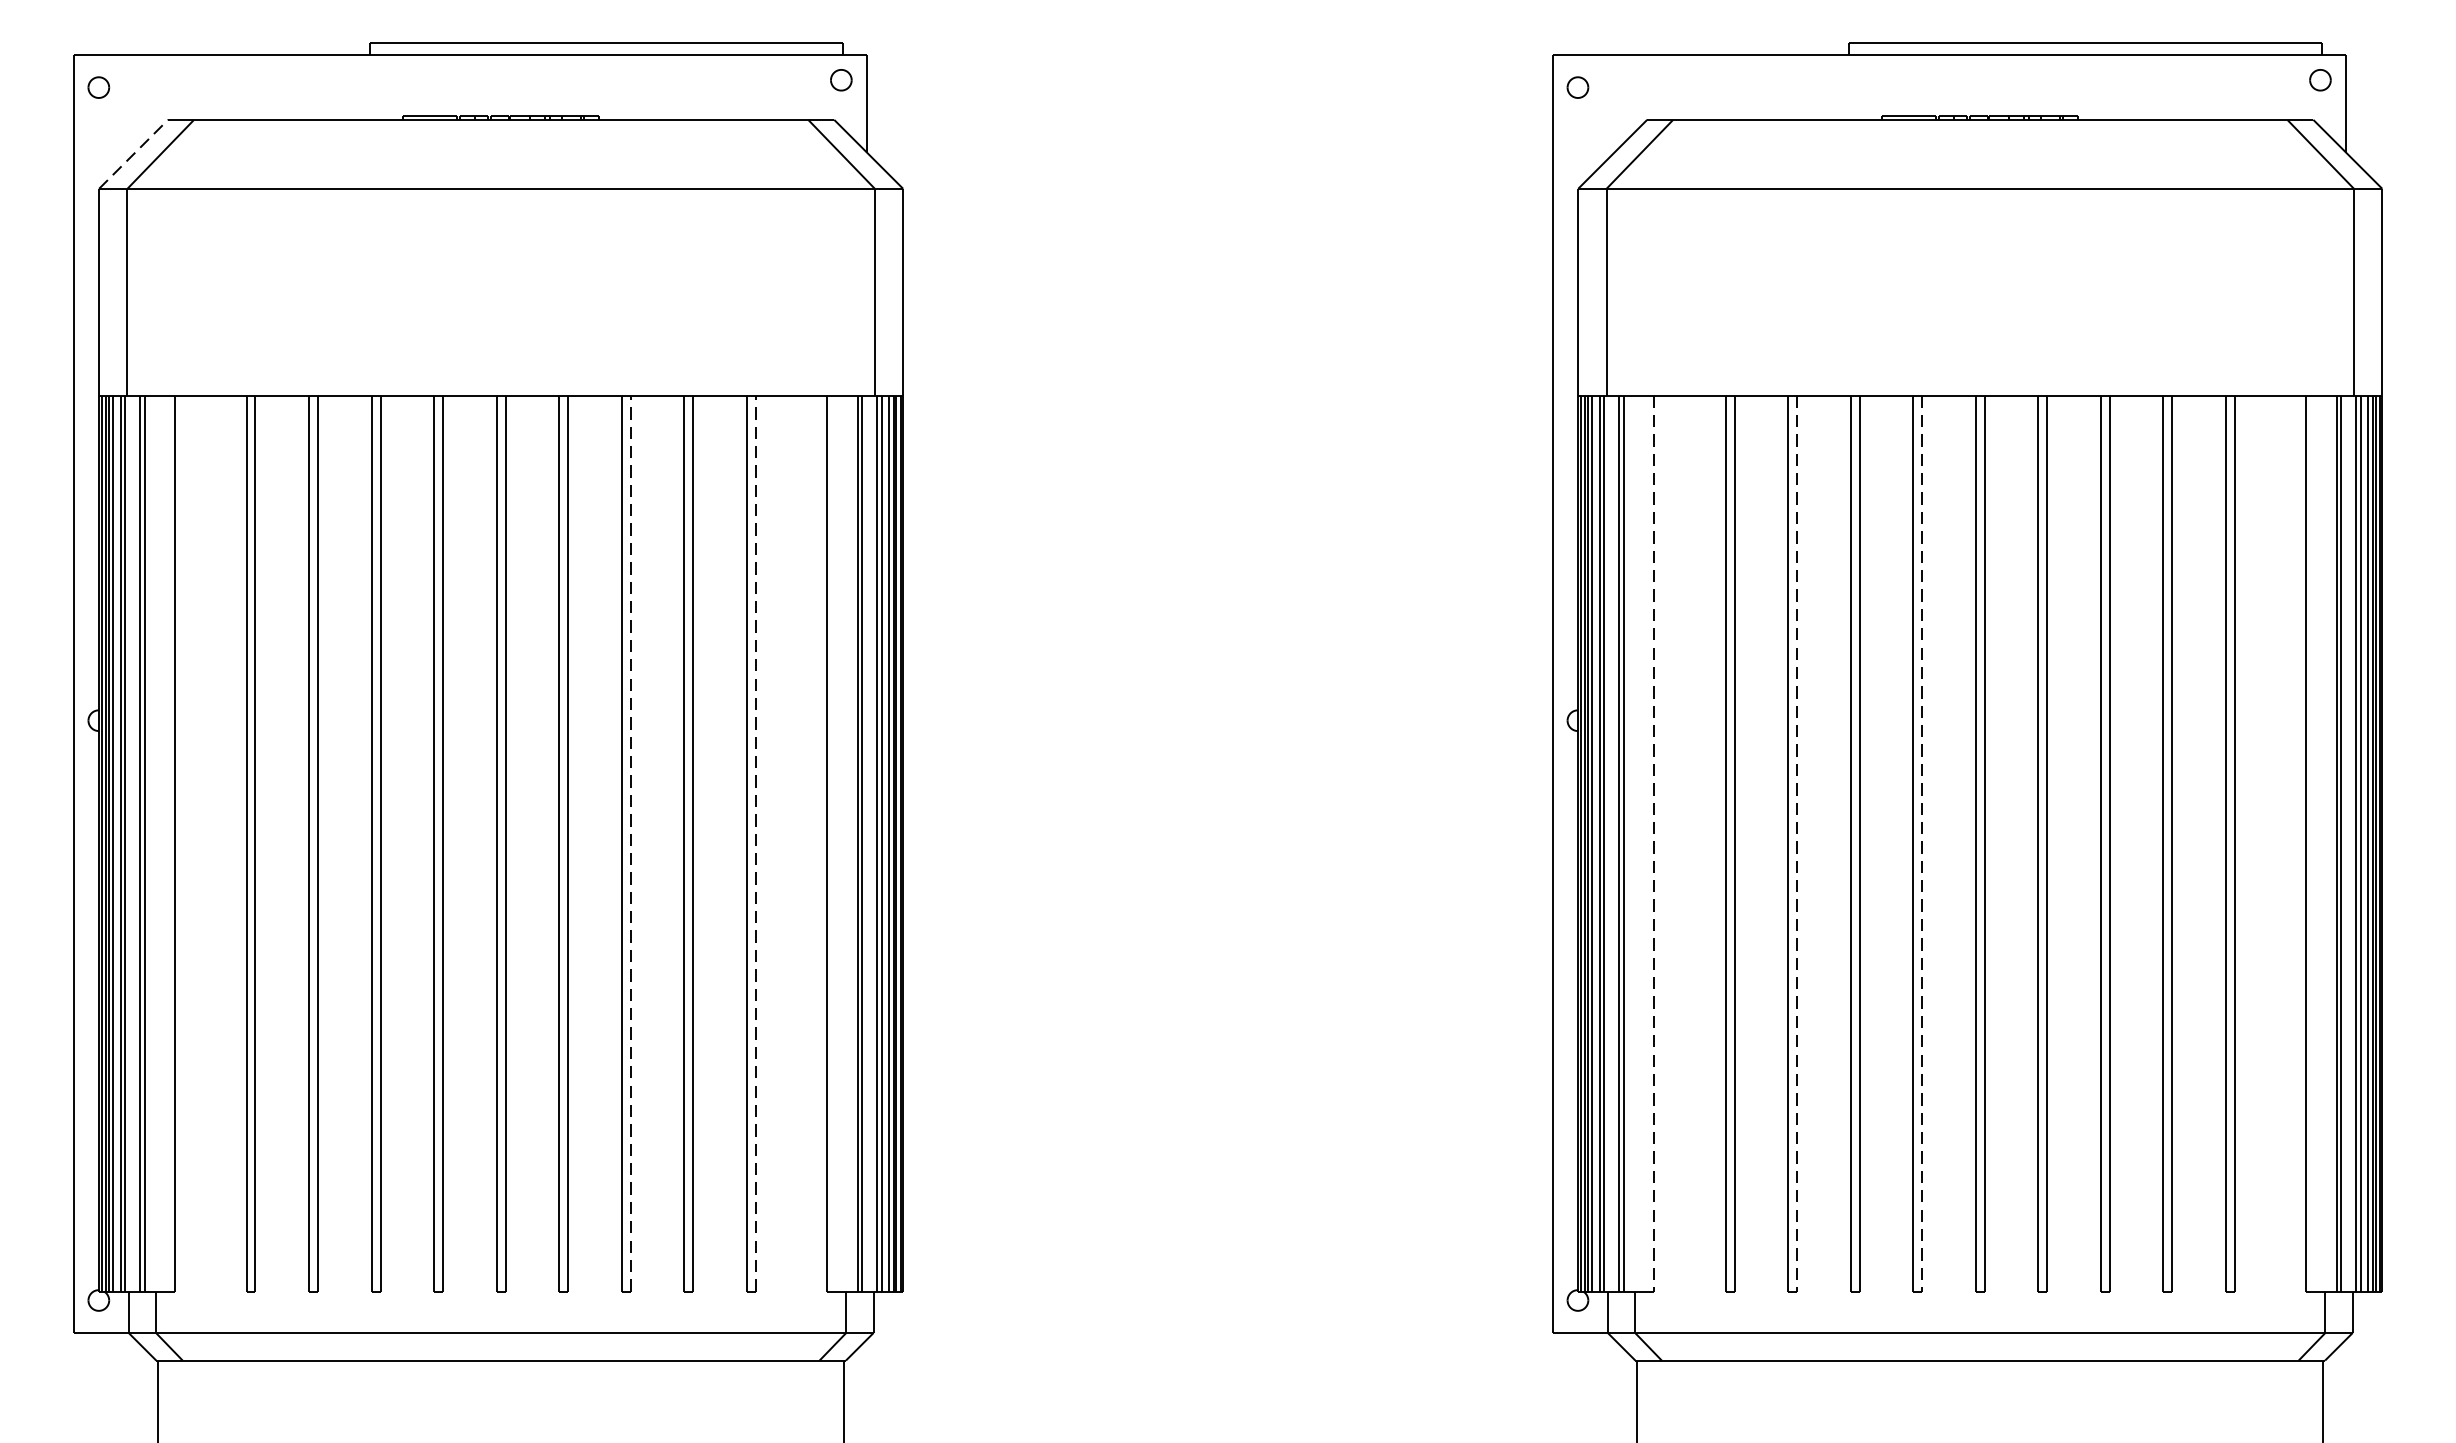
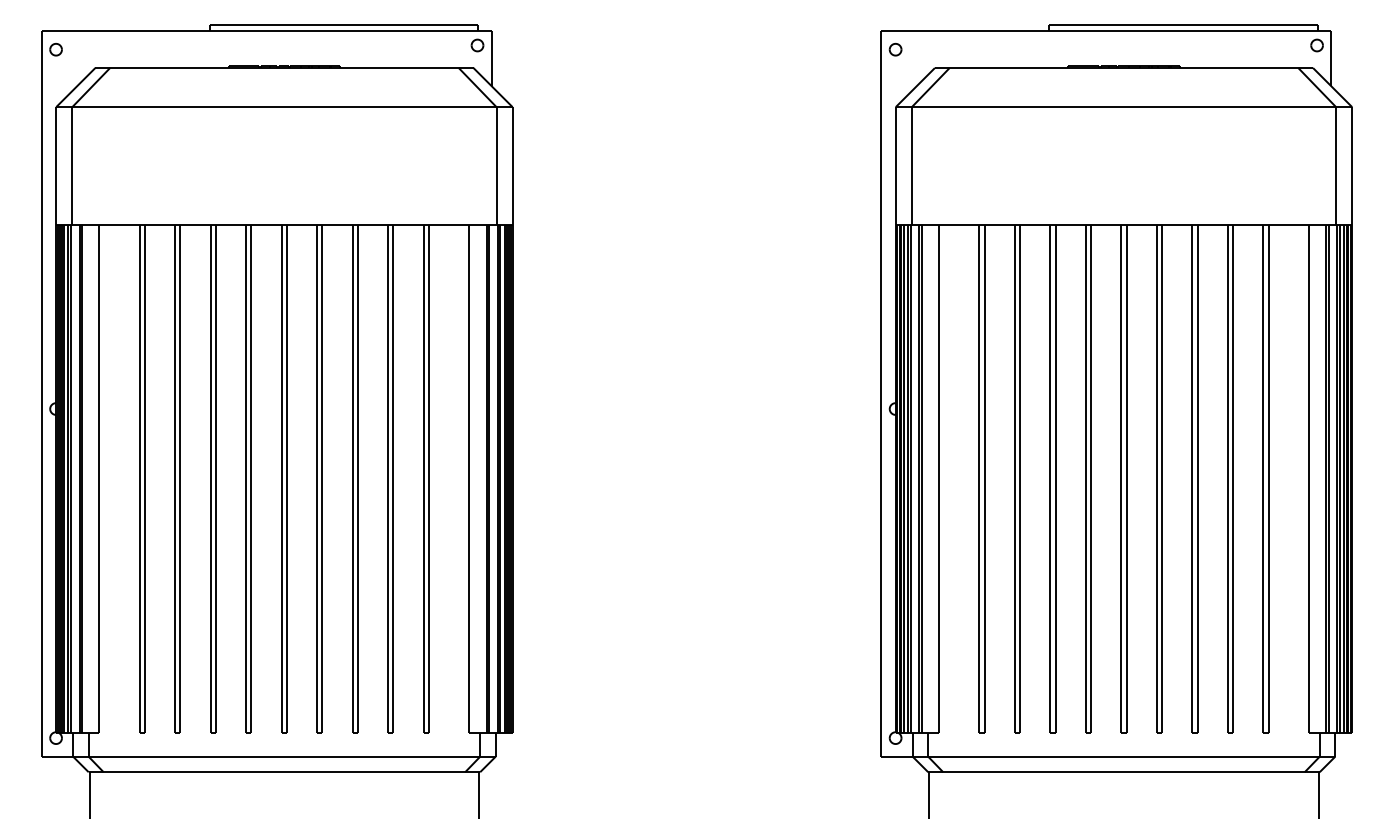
line: (133, 154) -> (75, 87), dashed -> solid
line: (629, 843) -> (357, 478), dashed -> solid
line: (754, 843) -> (428, 478), dashed -> solid
line: (1655, 844) -> (939, 479), dashed -> solid
line: (1797, 844) -> (1020, 479), dashed -> solid
line: (1923, 844) -> (1091, 479), dashed -> solid

